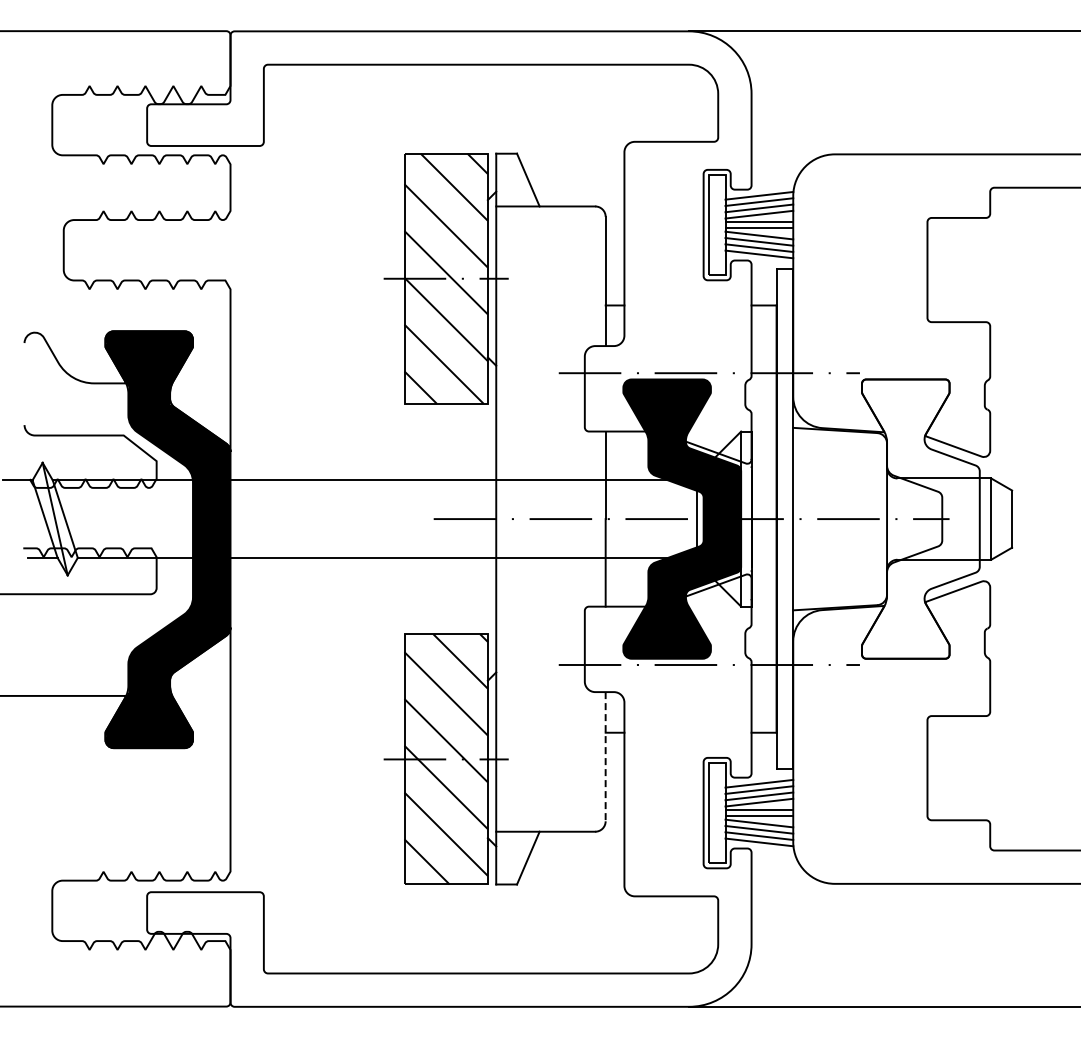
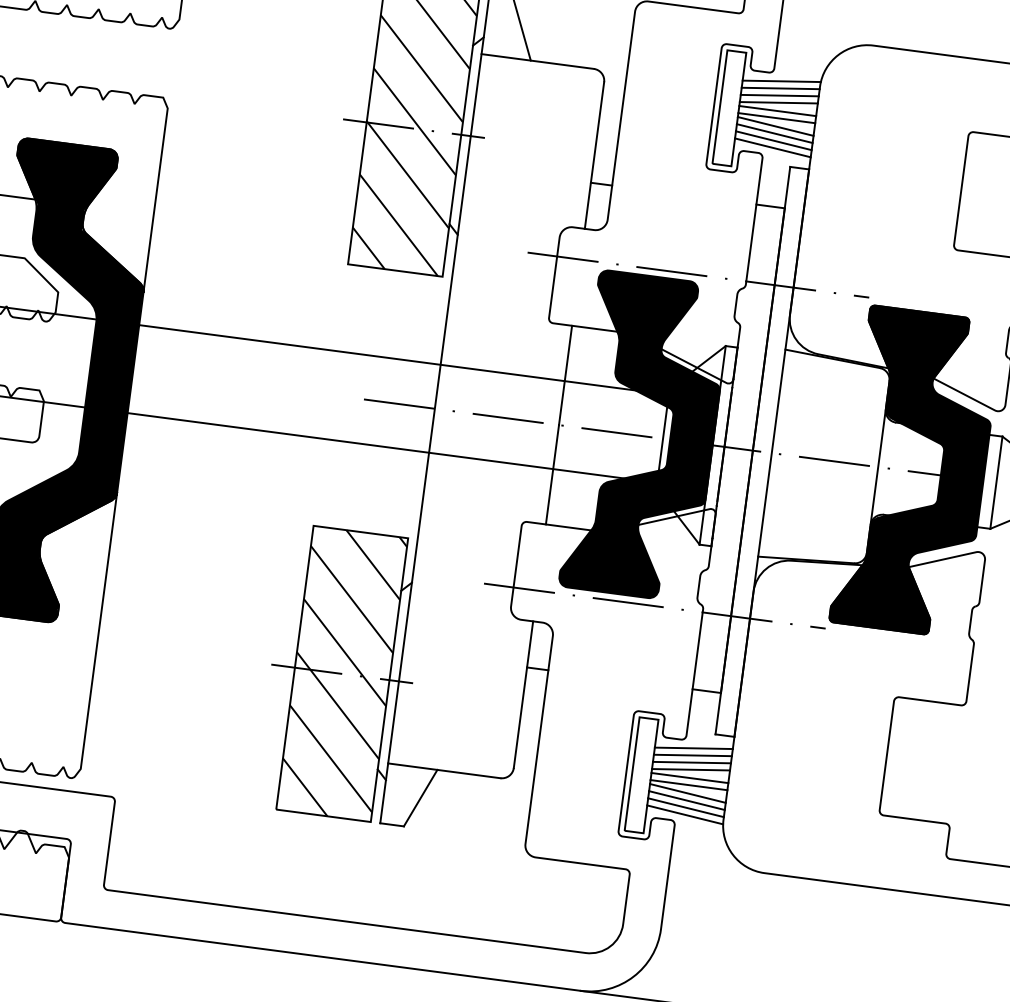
fill: (920, 518) -> (916, 471), added
line: (605, 756) -> (523, 694), dashed -> solid

